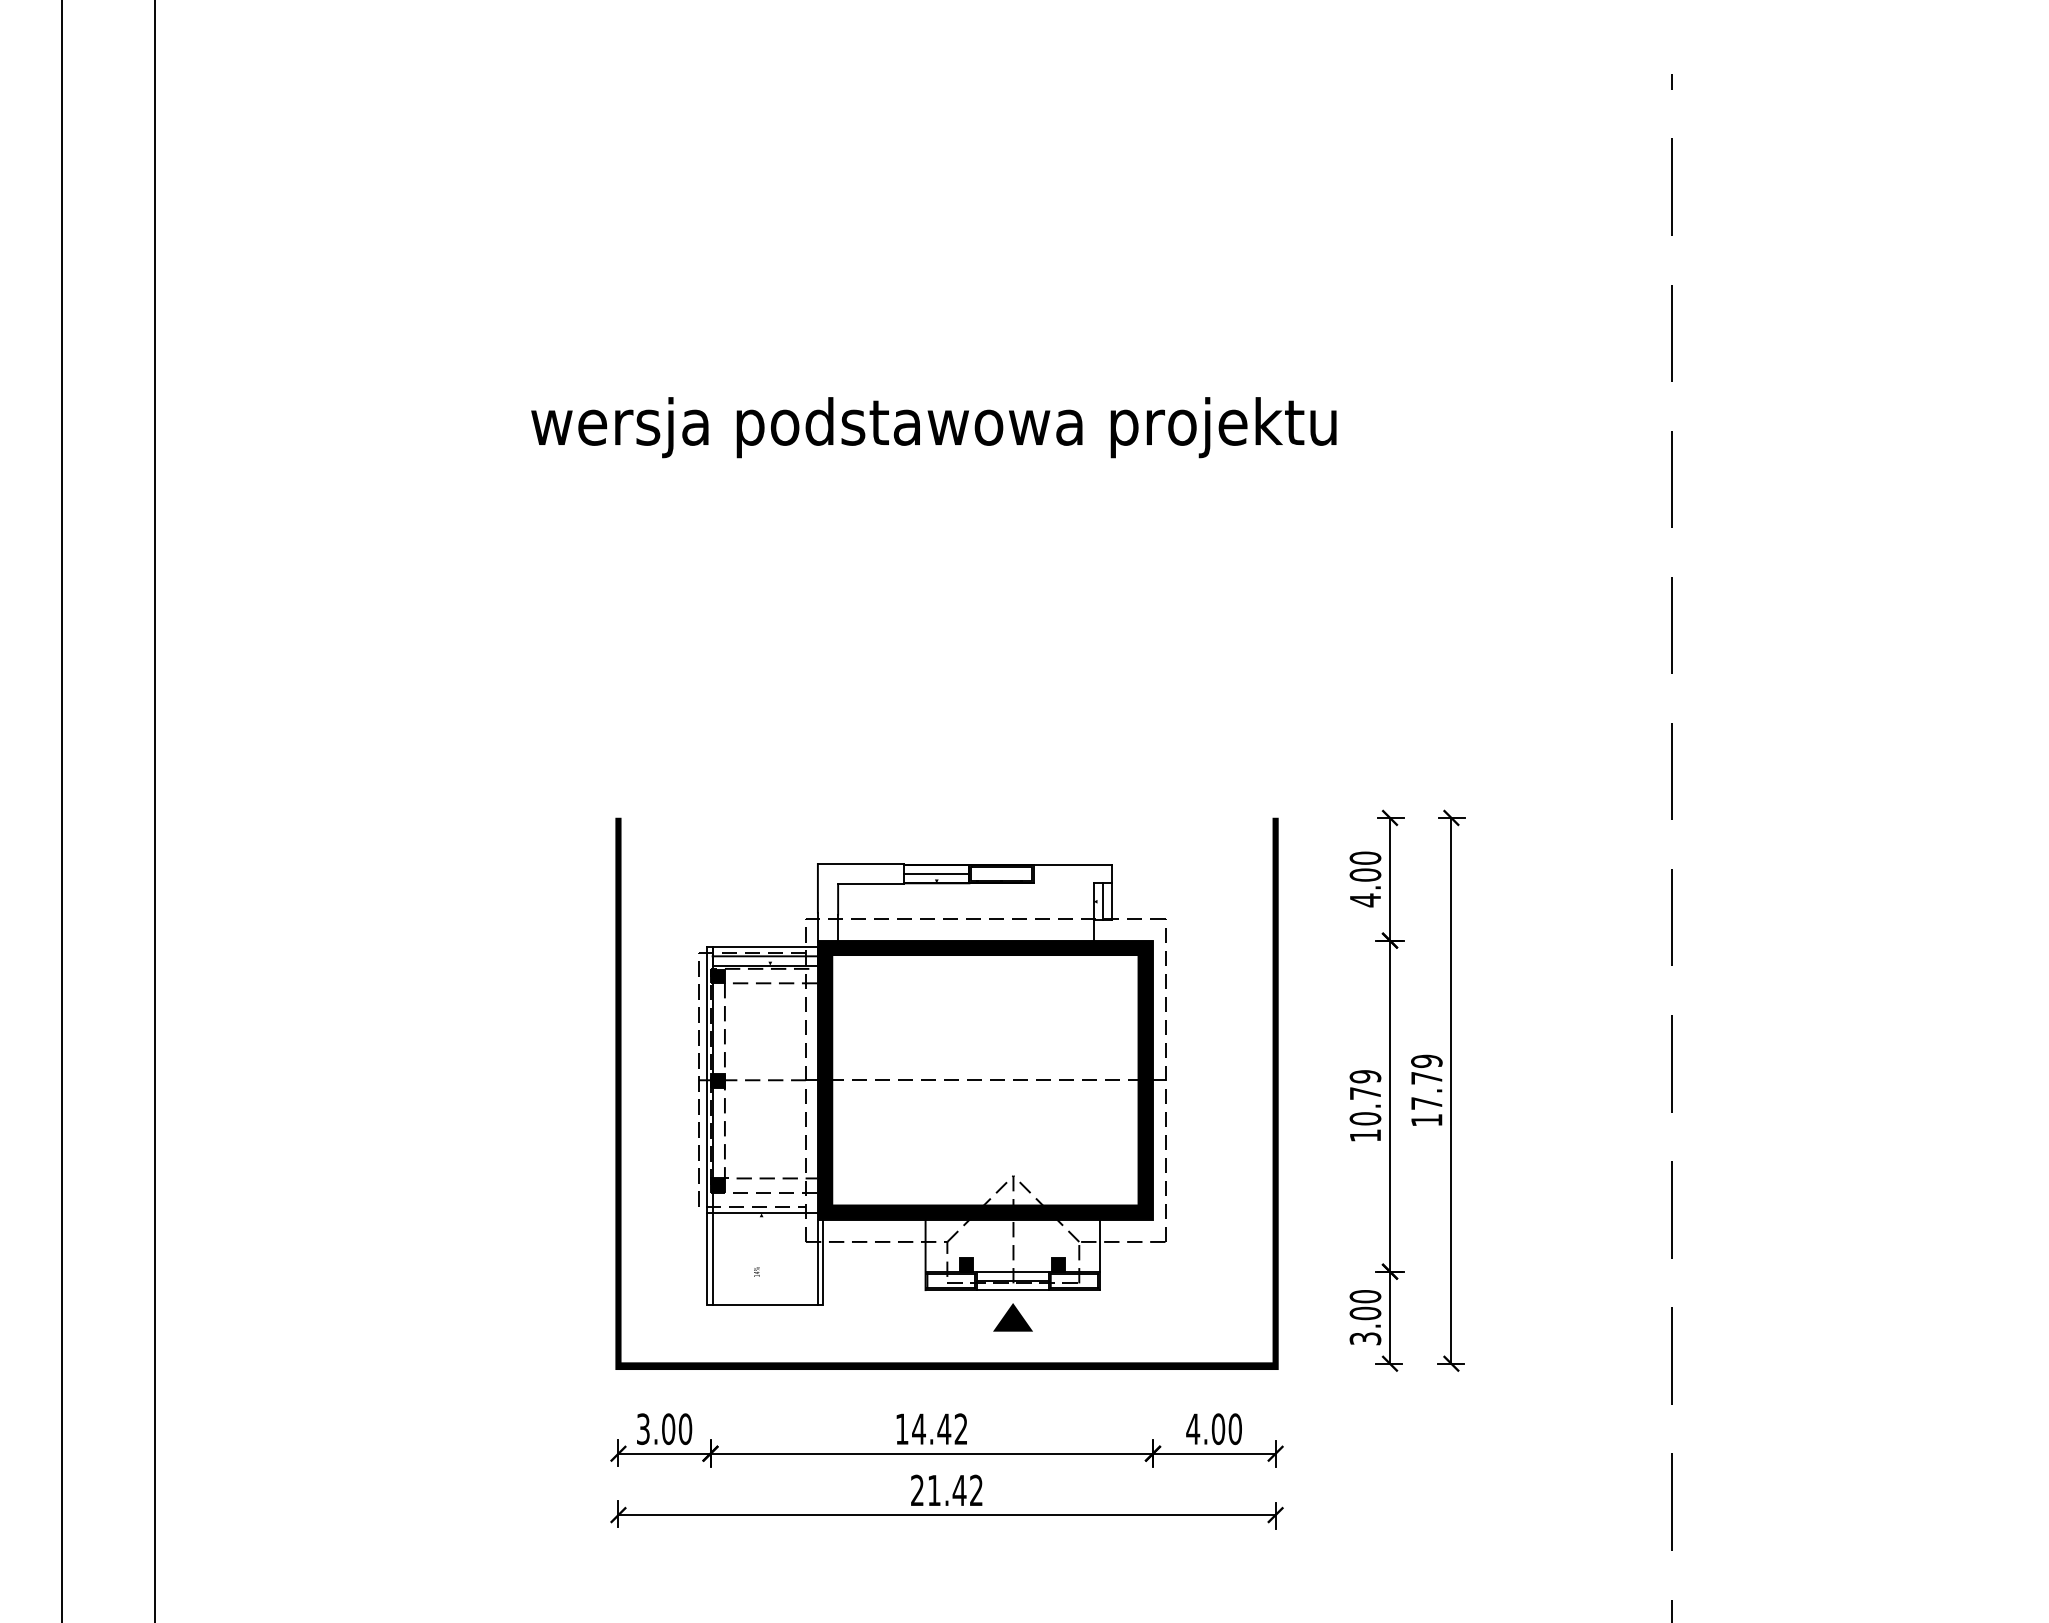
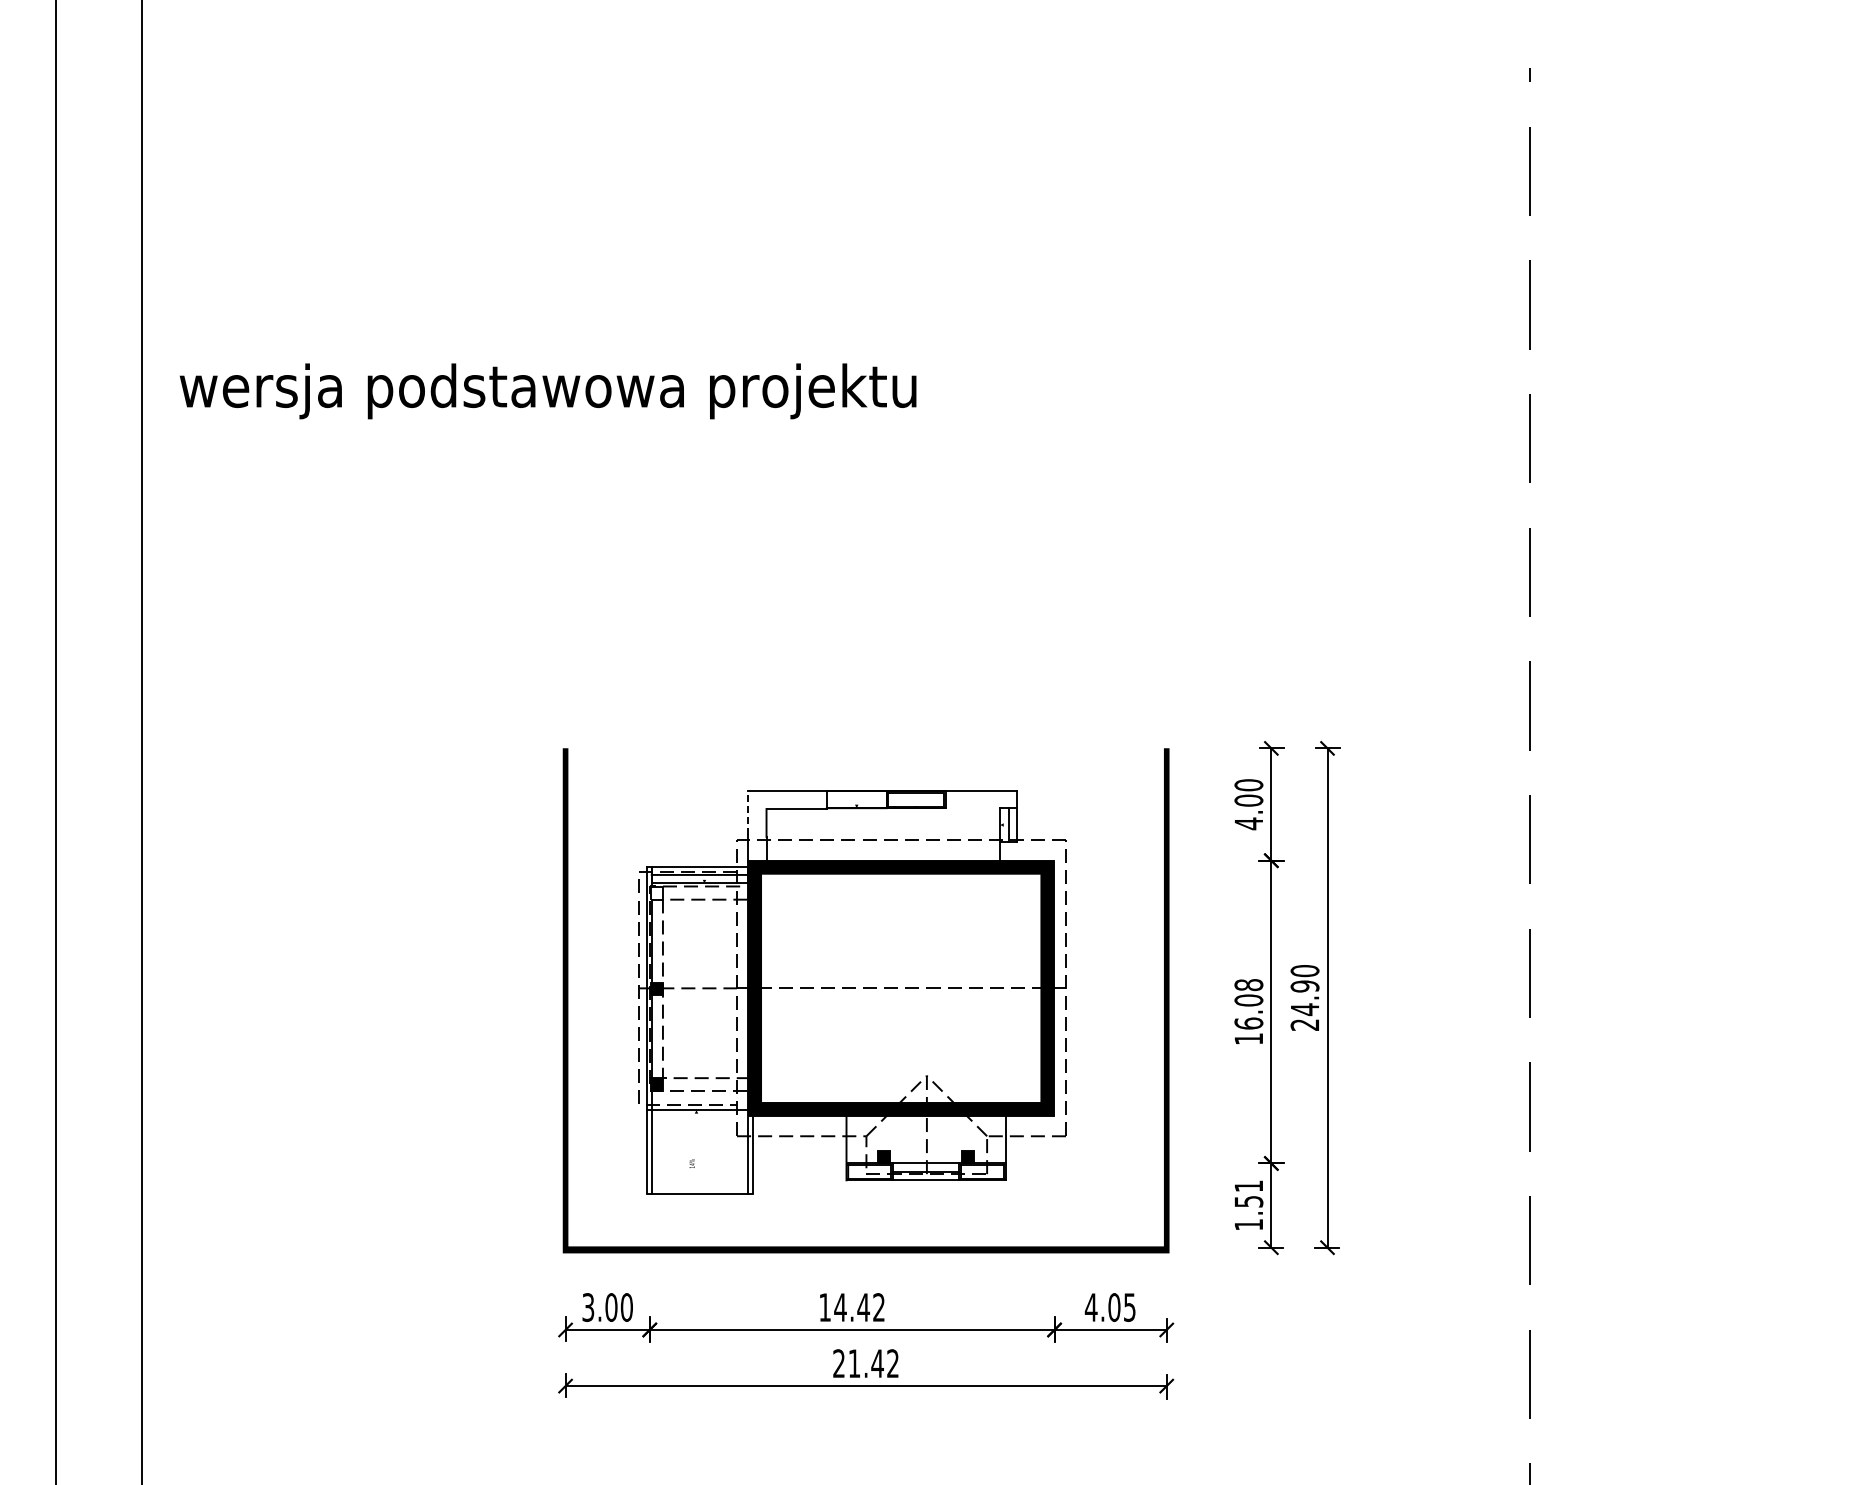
text: (933, 427) -> (547, 391), moved
line: (936, 873) -> (856, 799), removed
line: (818, 888) -> (748, 812), solid -> dashed
fill: (717, 976) -> (656, 893), removed
text: (1426, 1090) -> (1304, 997), 17.79 -> 24.90
text: (1365, 1097) -> (1248, 1004), 10.79 -> 16.08
part: (1013, 1317) -> (926, 1205), removed
text: (1365, 1317) -> (1248, 1205), 3.00 -> 1.51
text: (1234, 1429) -> (1129, 1307), 4.00 -> 4.05

